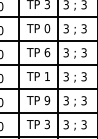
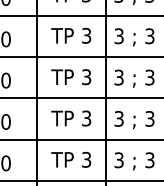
text: (47, 28) -> (86, 35), 0 -> 3
text: (47, 52) -> (86, 77), 6 -> 3
text: (46, 76) -> (85, 118), 1 -> 3
text: (47, 100) -> (86, 159), 9 -> 3

